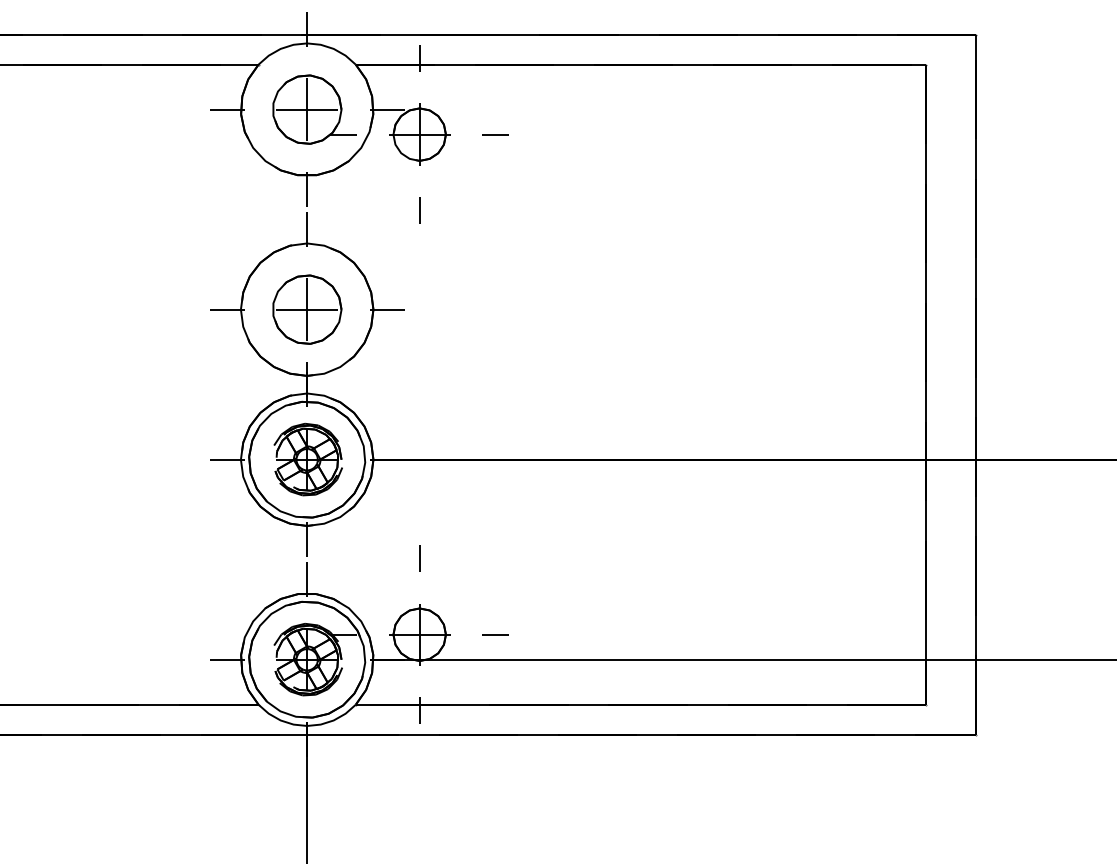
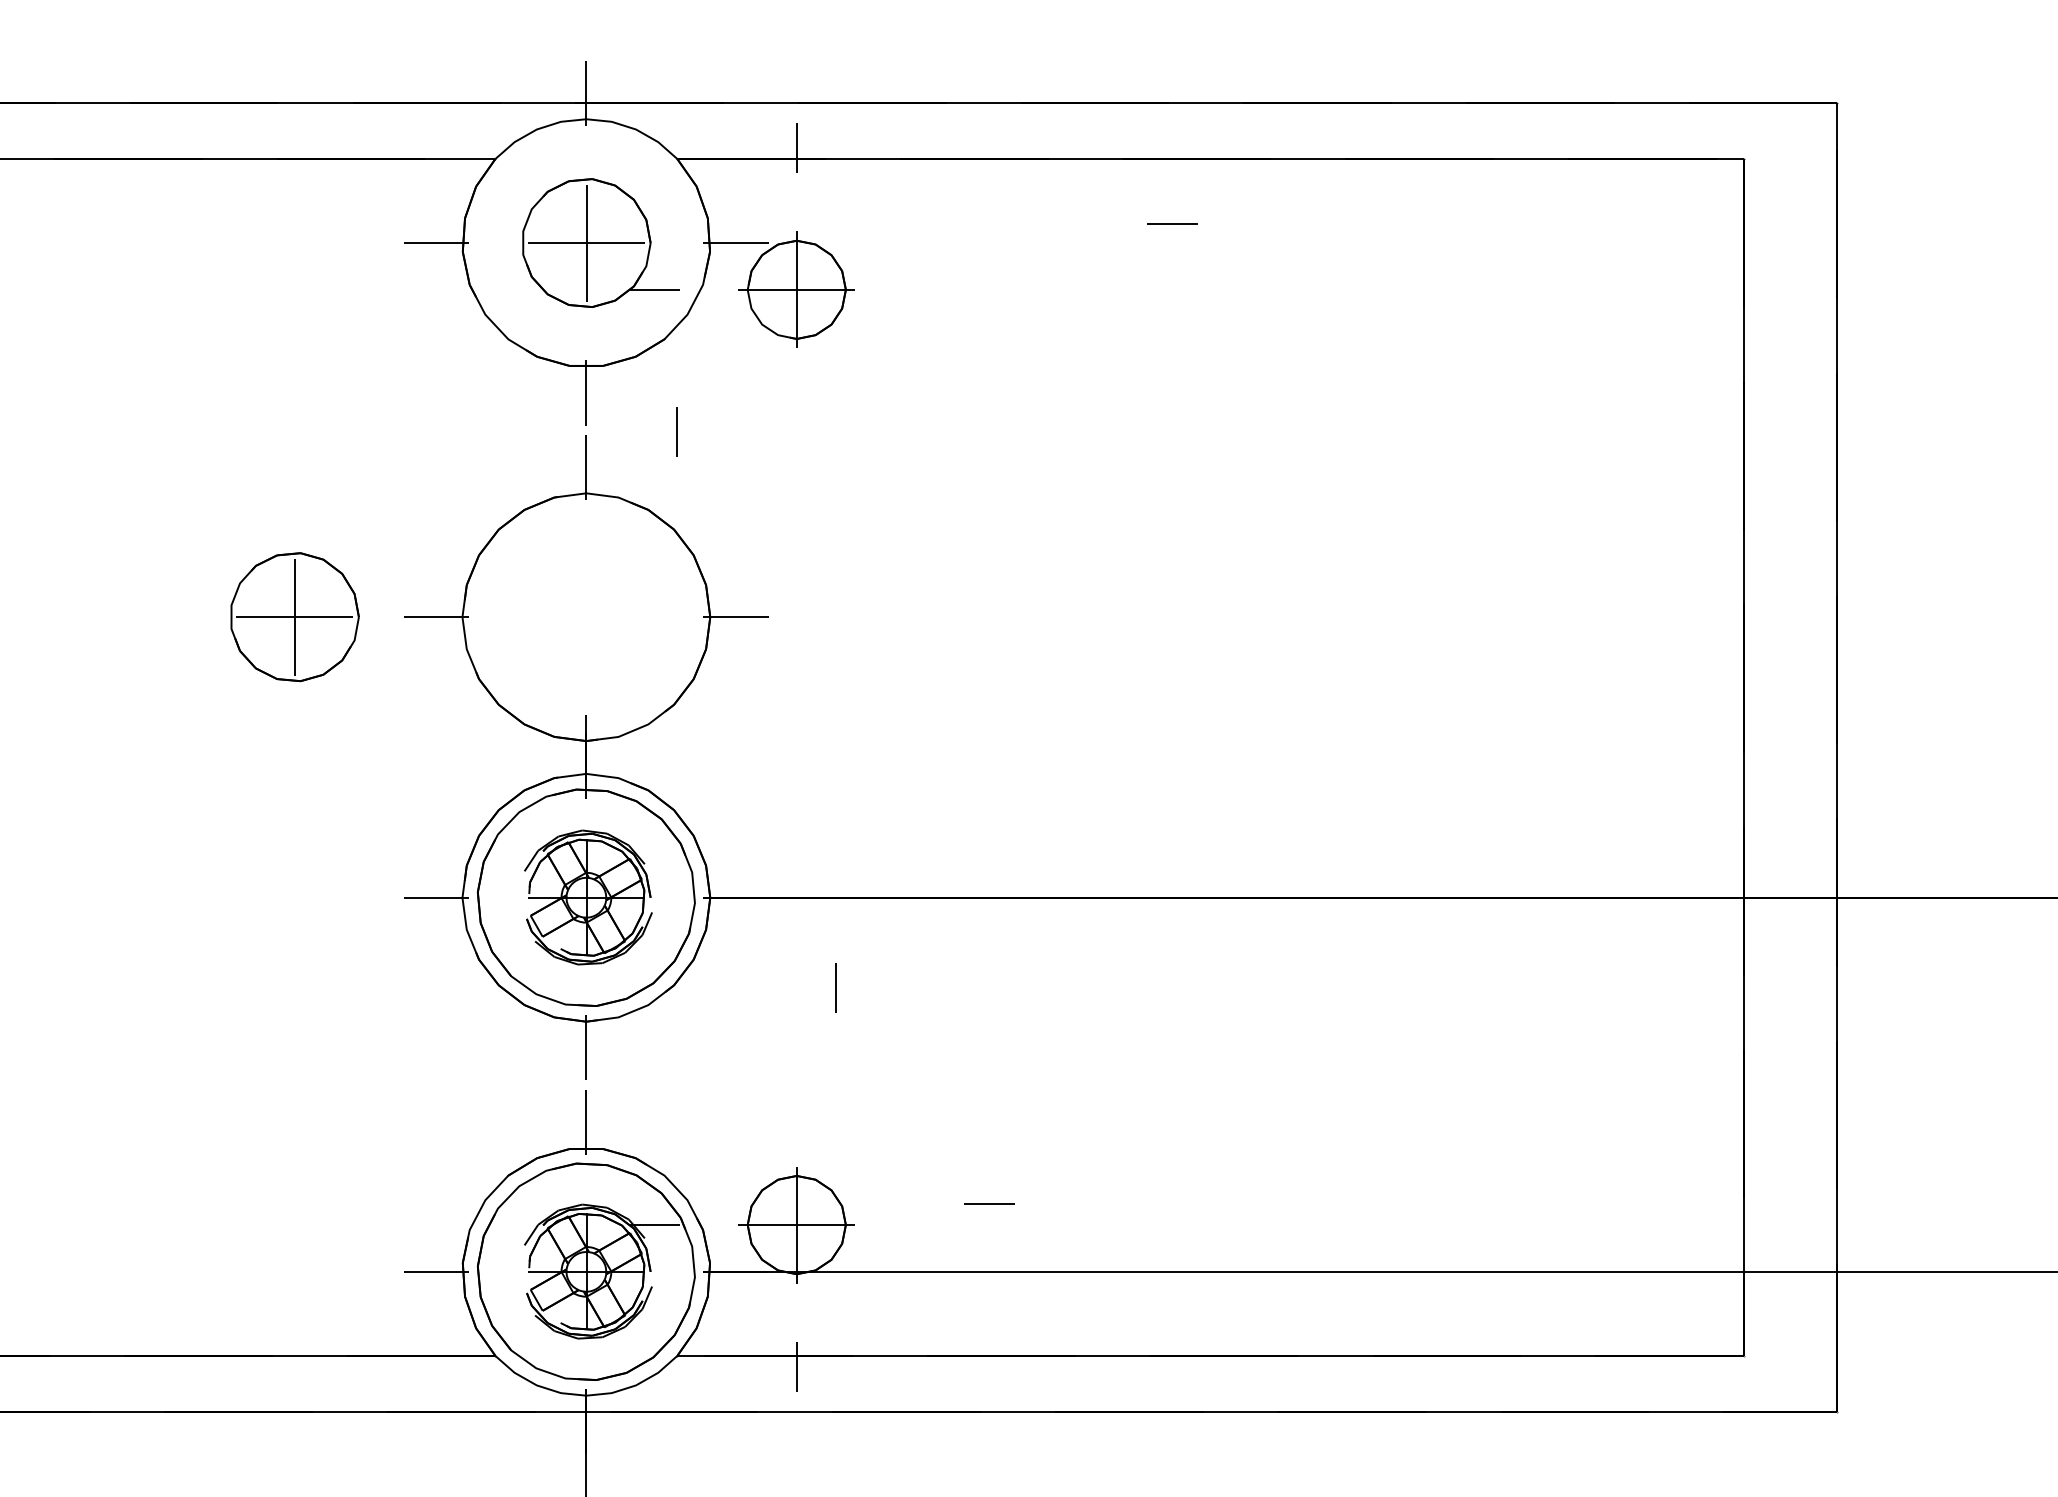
line: (495, 134) -> (1172, 224), moved
line: (419, 210) -> (676, 431), moved
part: (307, 309) -> (295, 616), moved
line: (419, 558) -> (835, 987), moved
line: (495, 634) -> (989, 1204), moved

